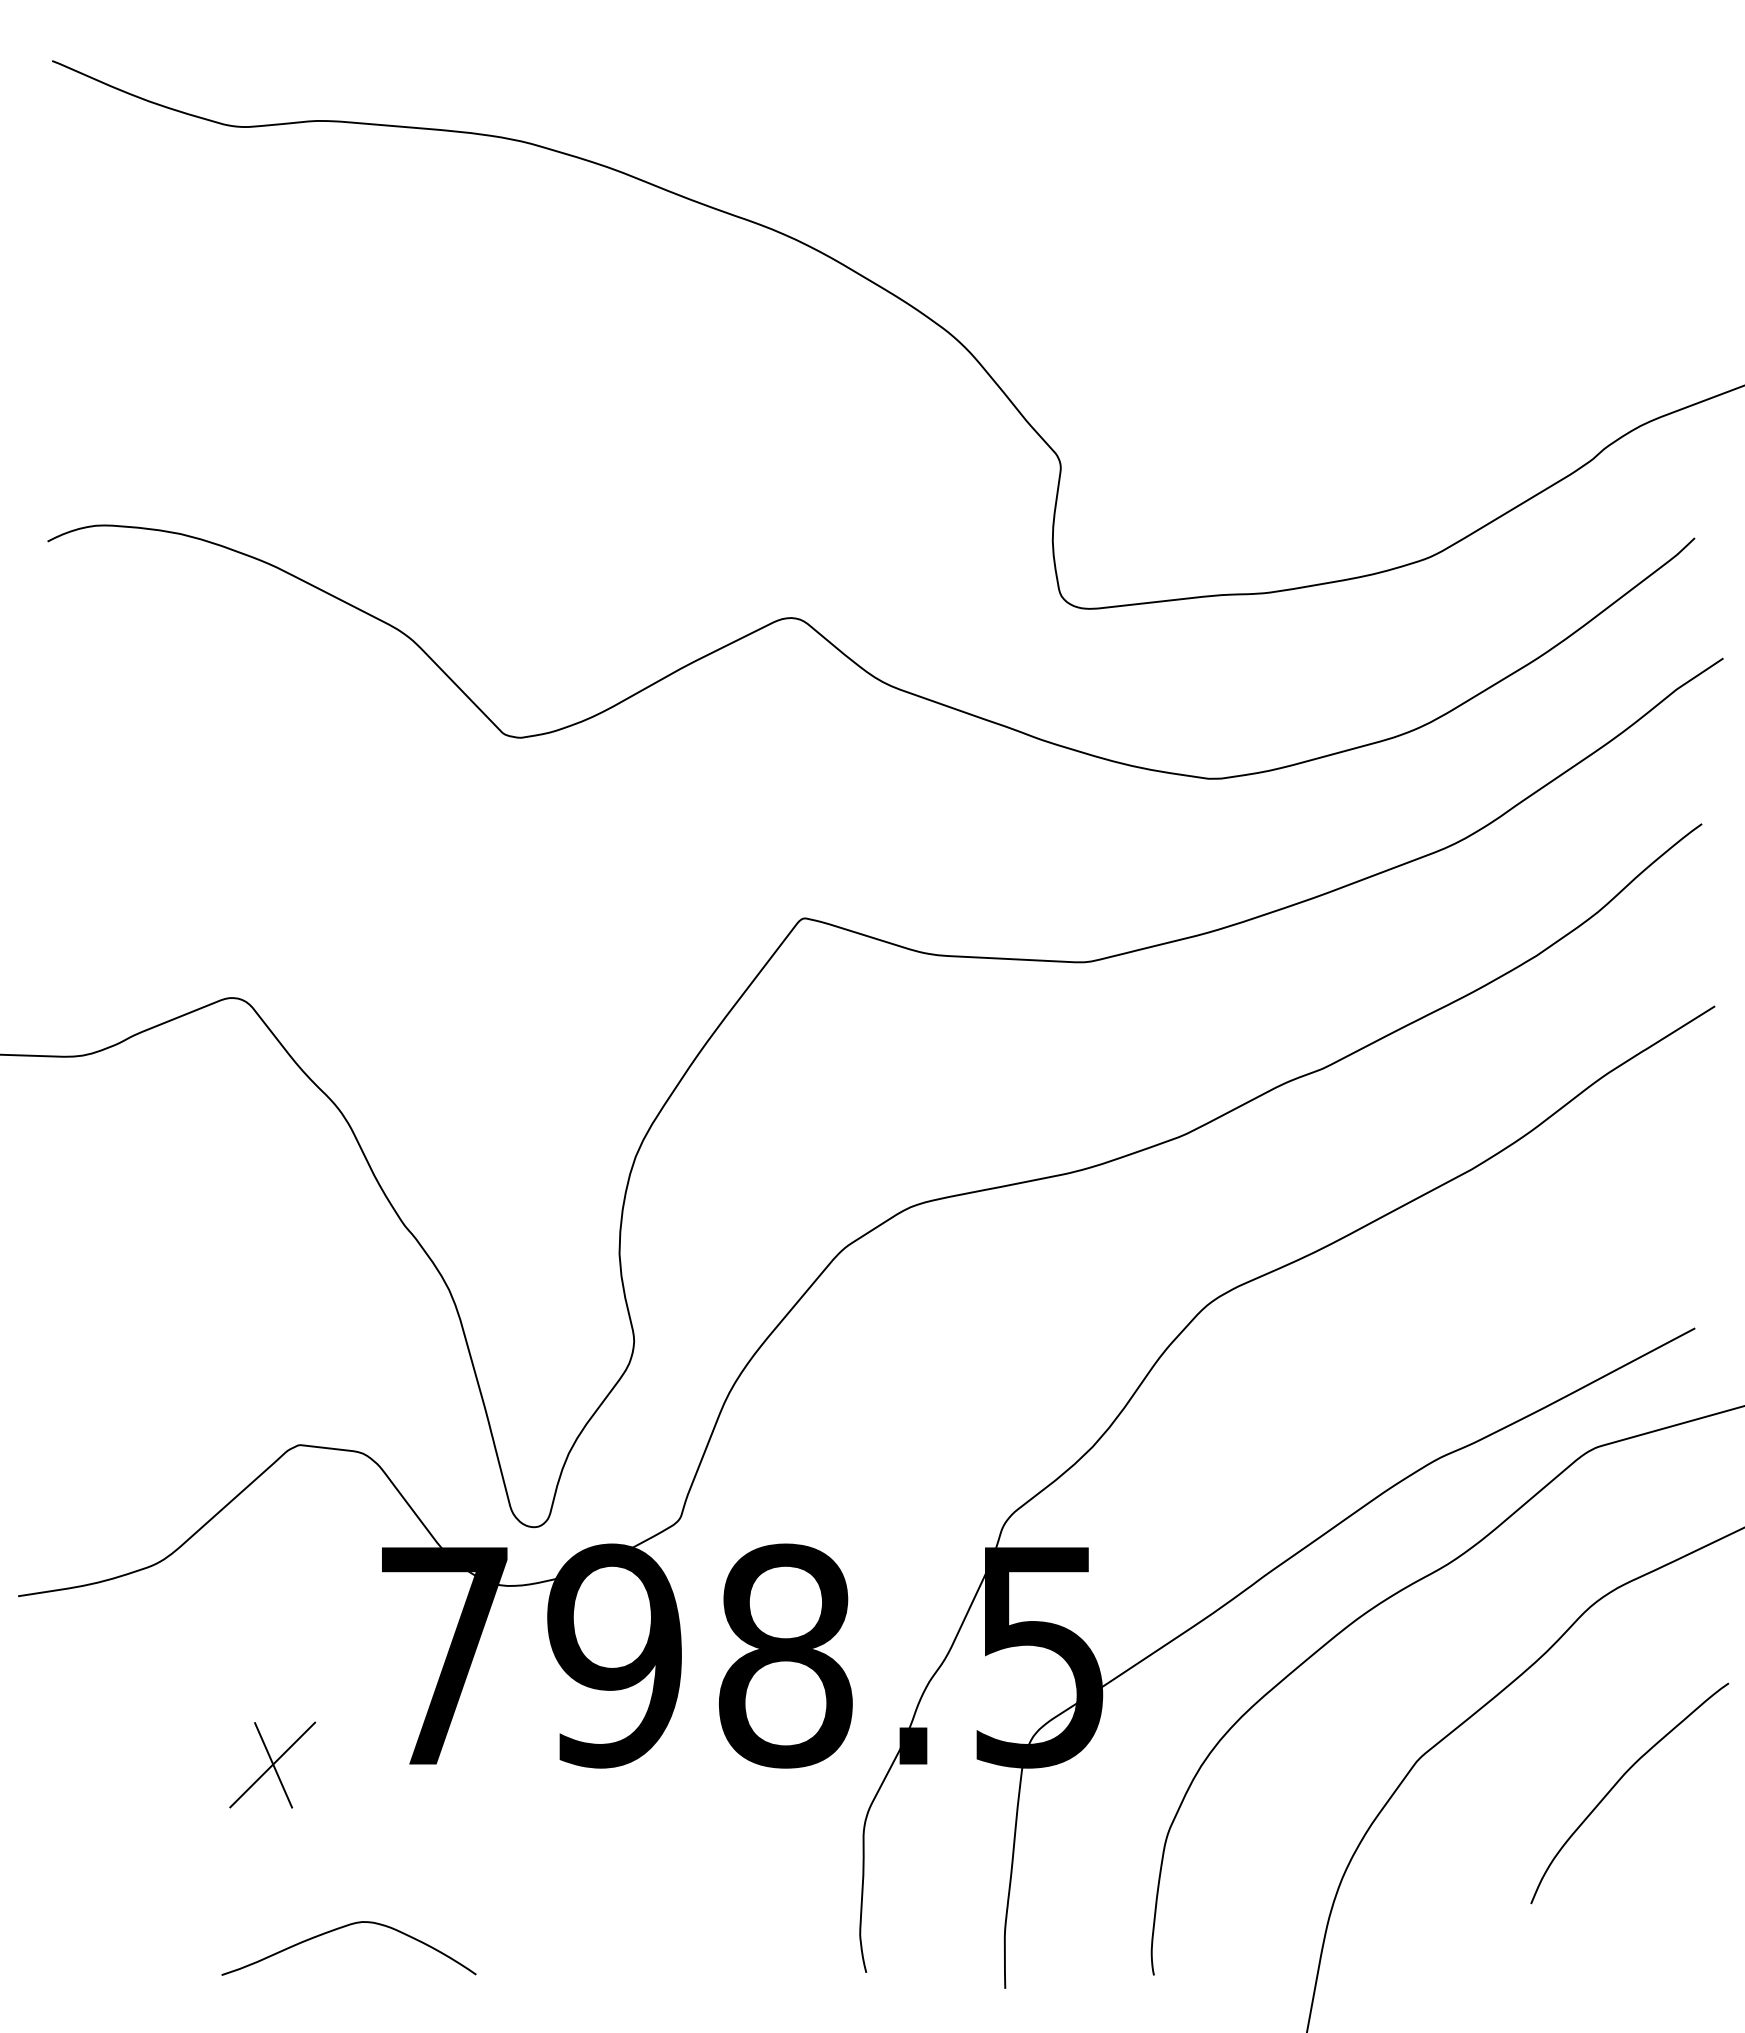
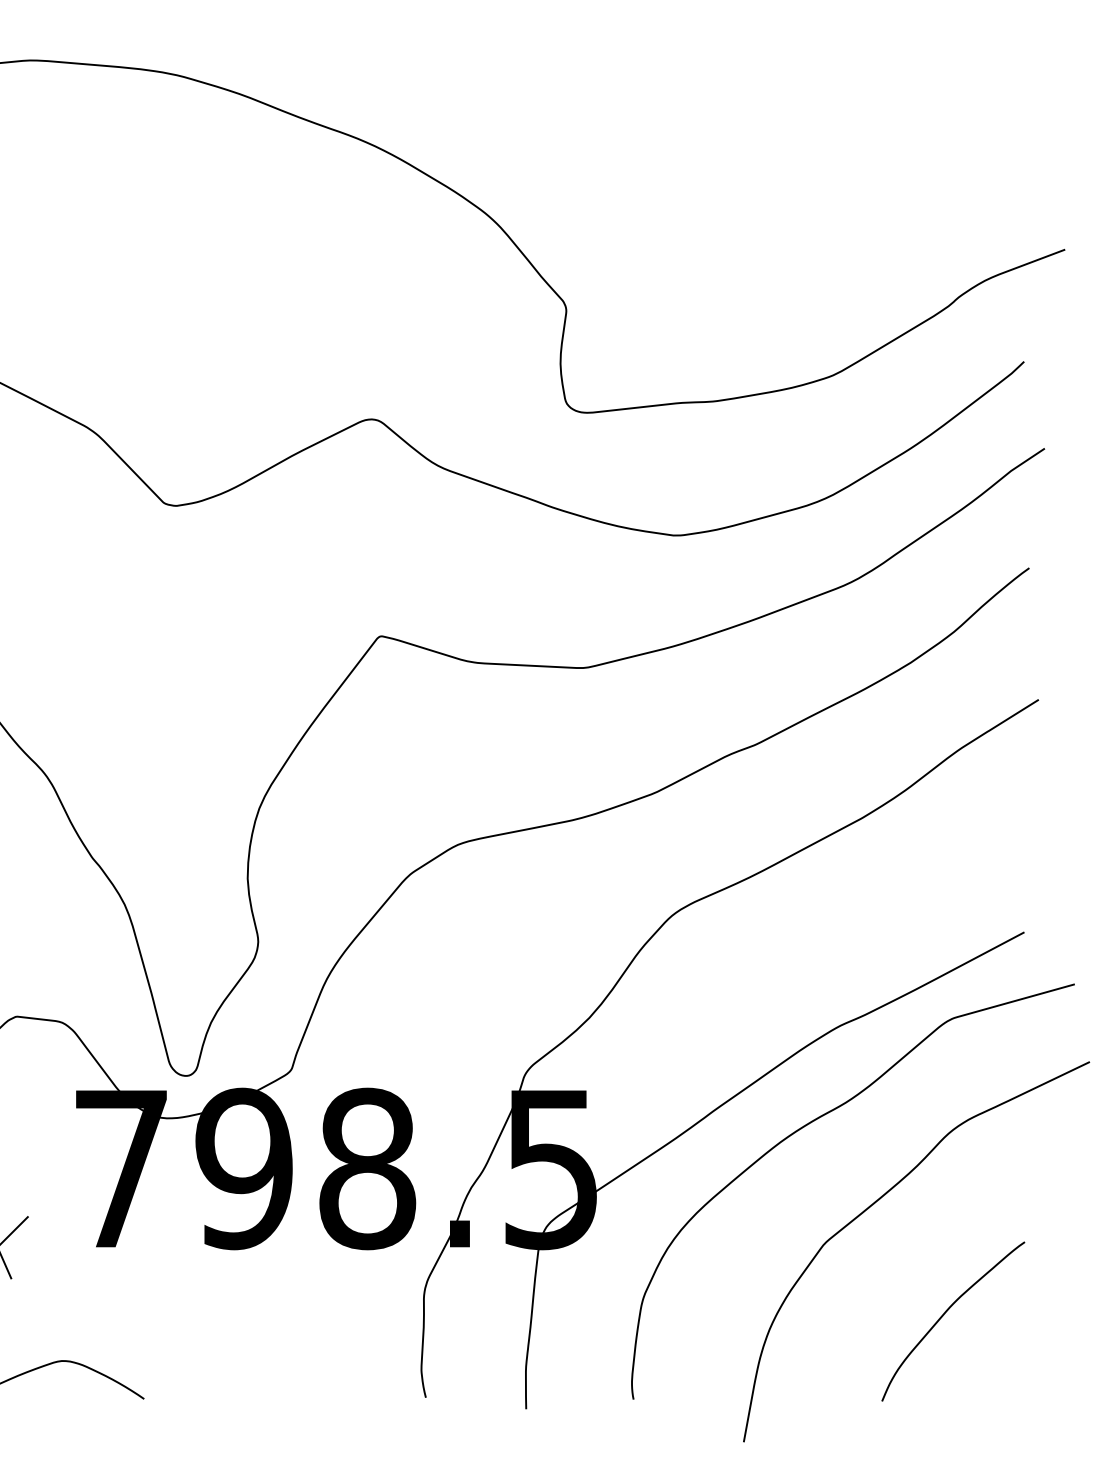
curve: (1618, 1782) -> (945, 1313), moved

